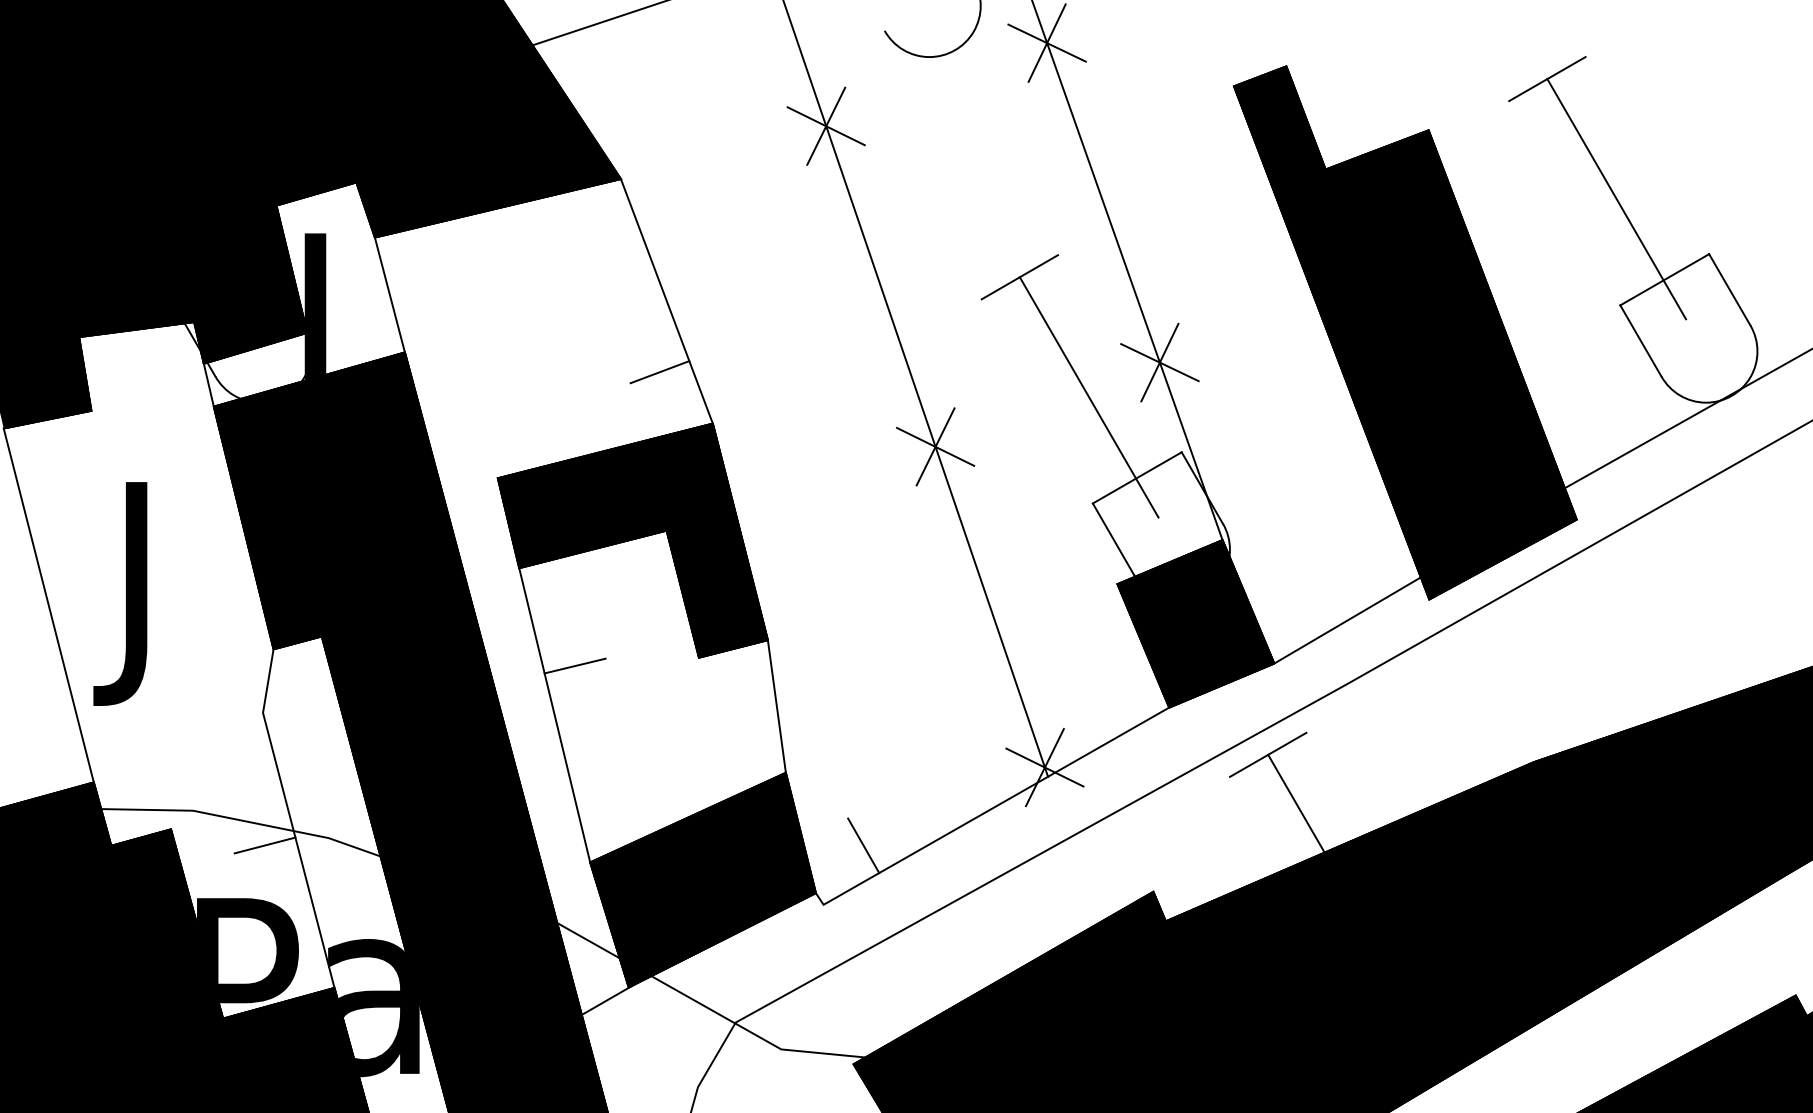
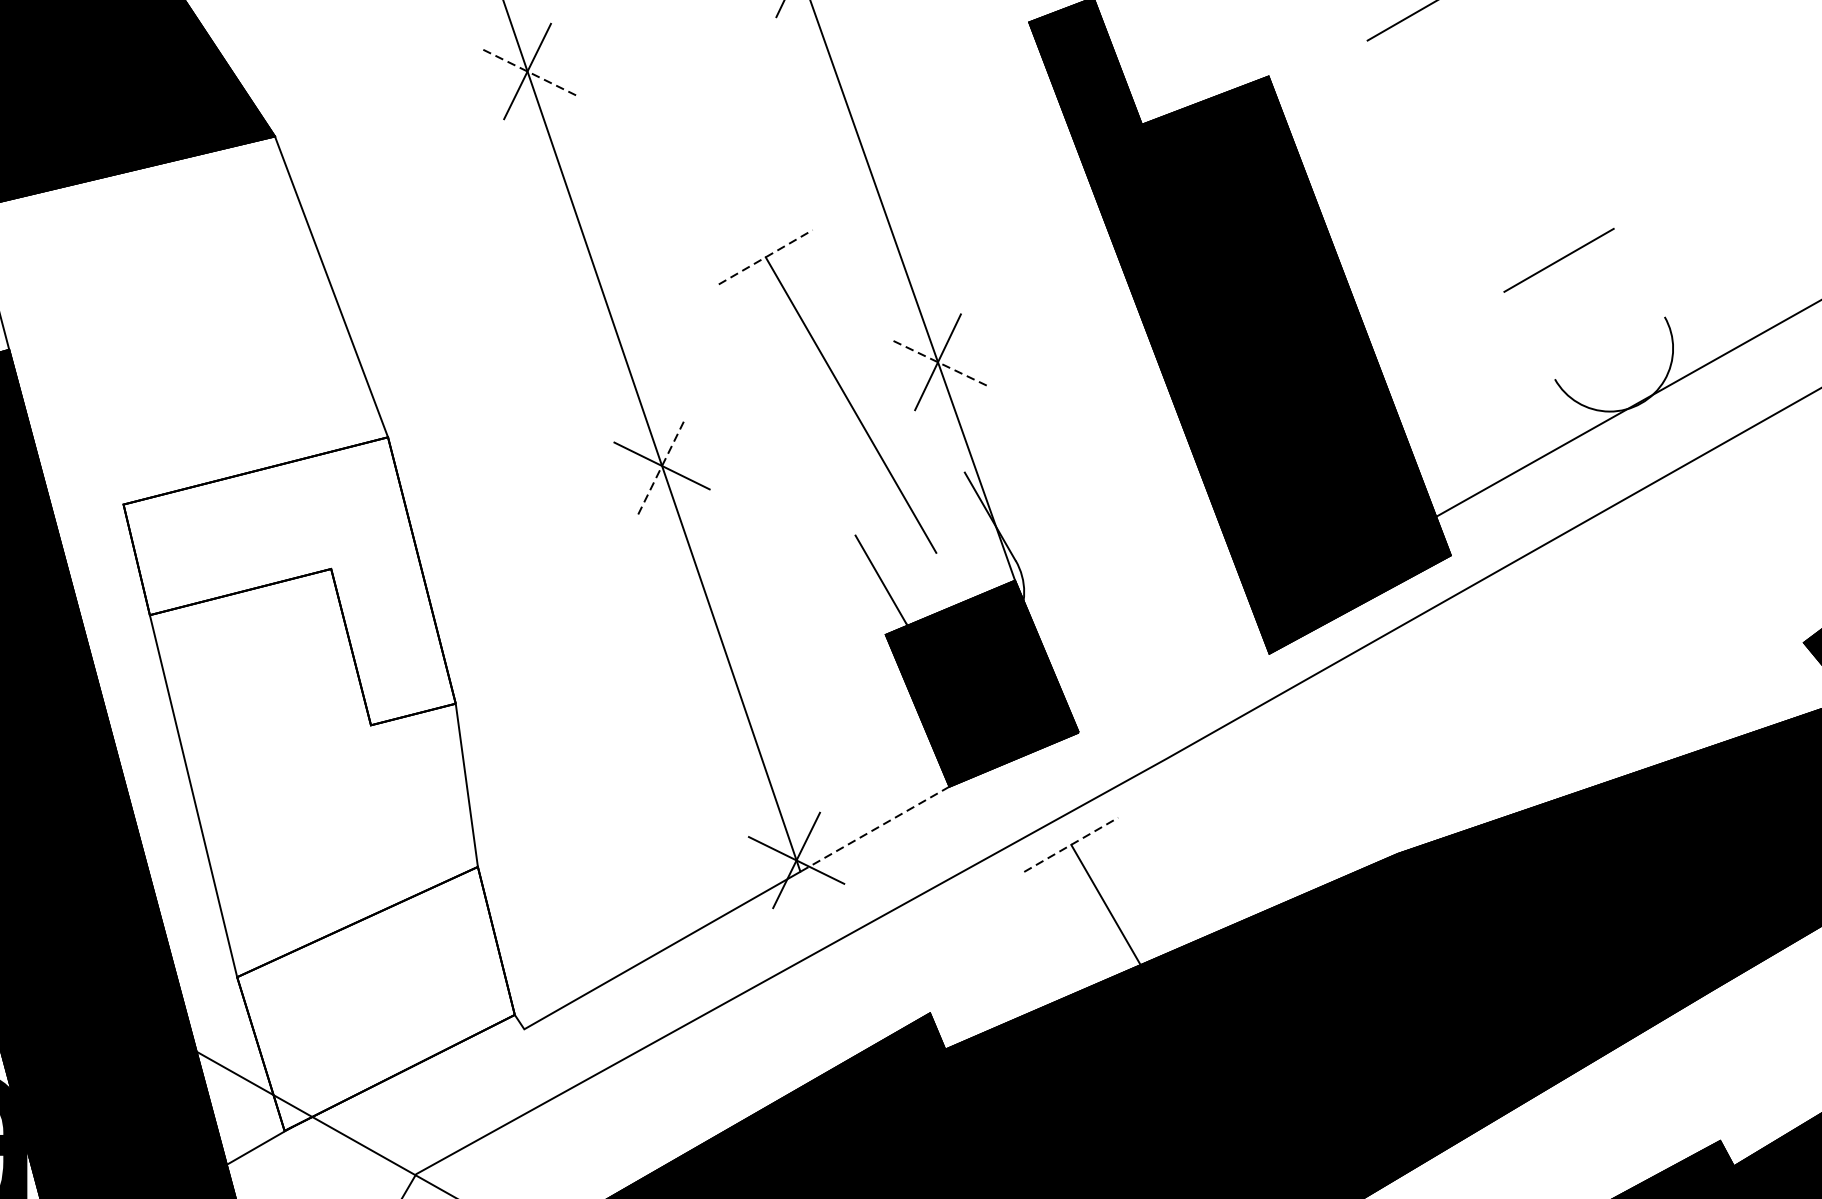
line: (826, 126) -> (527, 71), solid -> dashed
line: (1616, 199) -> (1499, 161), removed
line: (1020, 277) -> (766, 257), solid -> dashed
line: (1729, 289) -> (1638, 272), removed
line: (1640, 340) -> (1529, 335), removed
line: (1159, 362) -> (937, 362), solid -> dashed
line: (659, 372) -> (322, 374), removed
line: (935, 446) -> (661, 465), solid -> dashed
line: (1136, 477) -> (909, 503), removed
fill: (632, 540) -> (289, 581), removed
line: (1347, 620) -> (1168, 679), removed
line: (574, 665) -> (217, 734), removed
line: (1108, 742) -> (874, 829), solid -> dashed
line: (1268, 754) -> (1071, 844), solid -> dashed
line: (863, 845) -> (573, 956), removed
fill: (702, 879) -> (375, 998), removed

